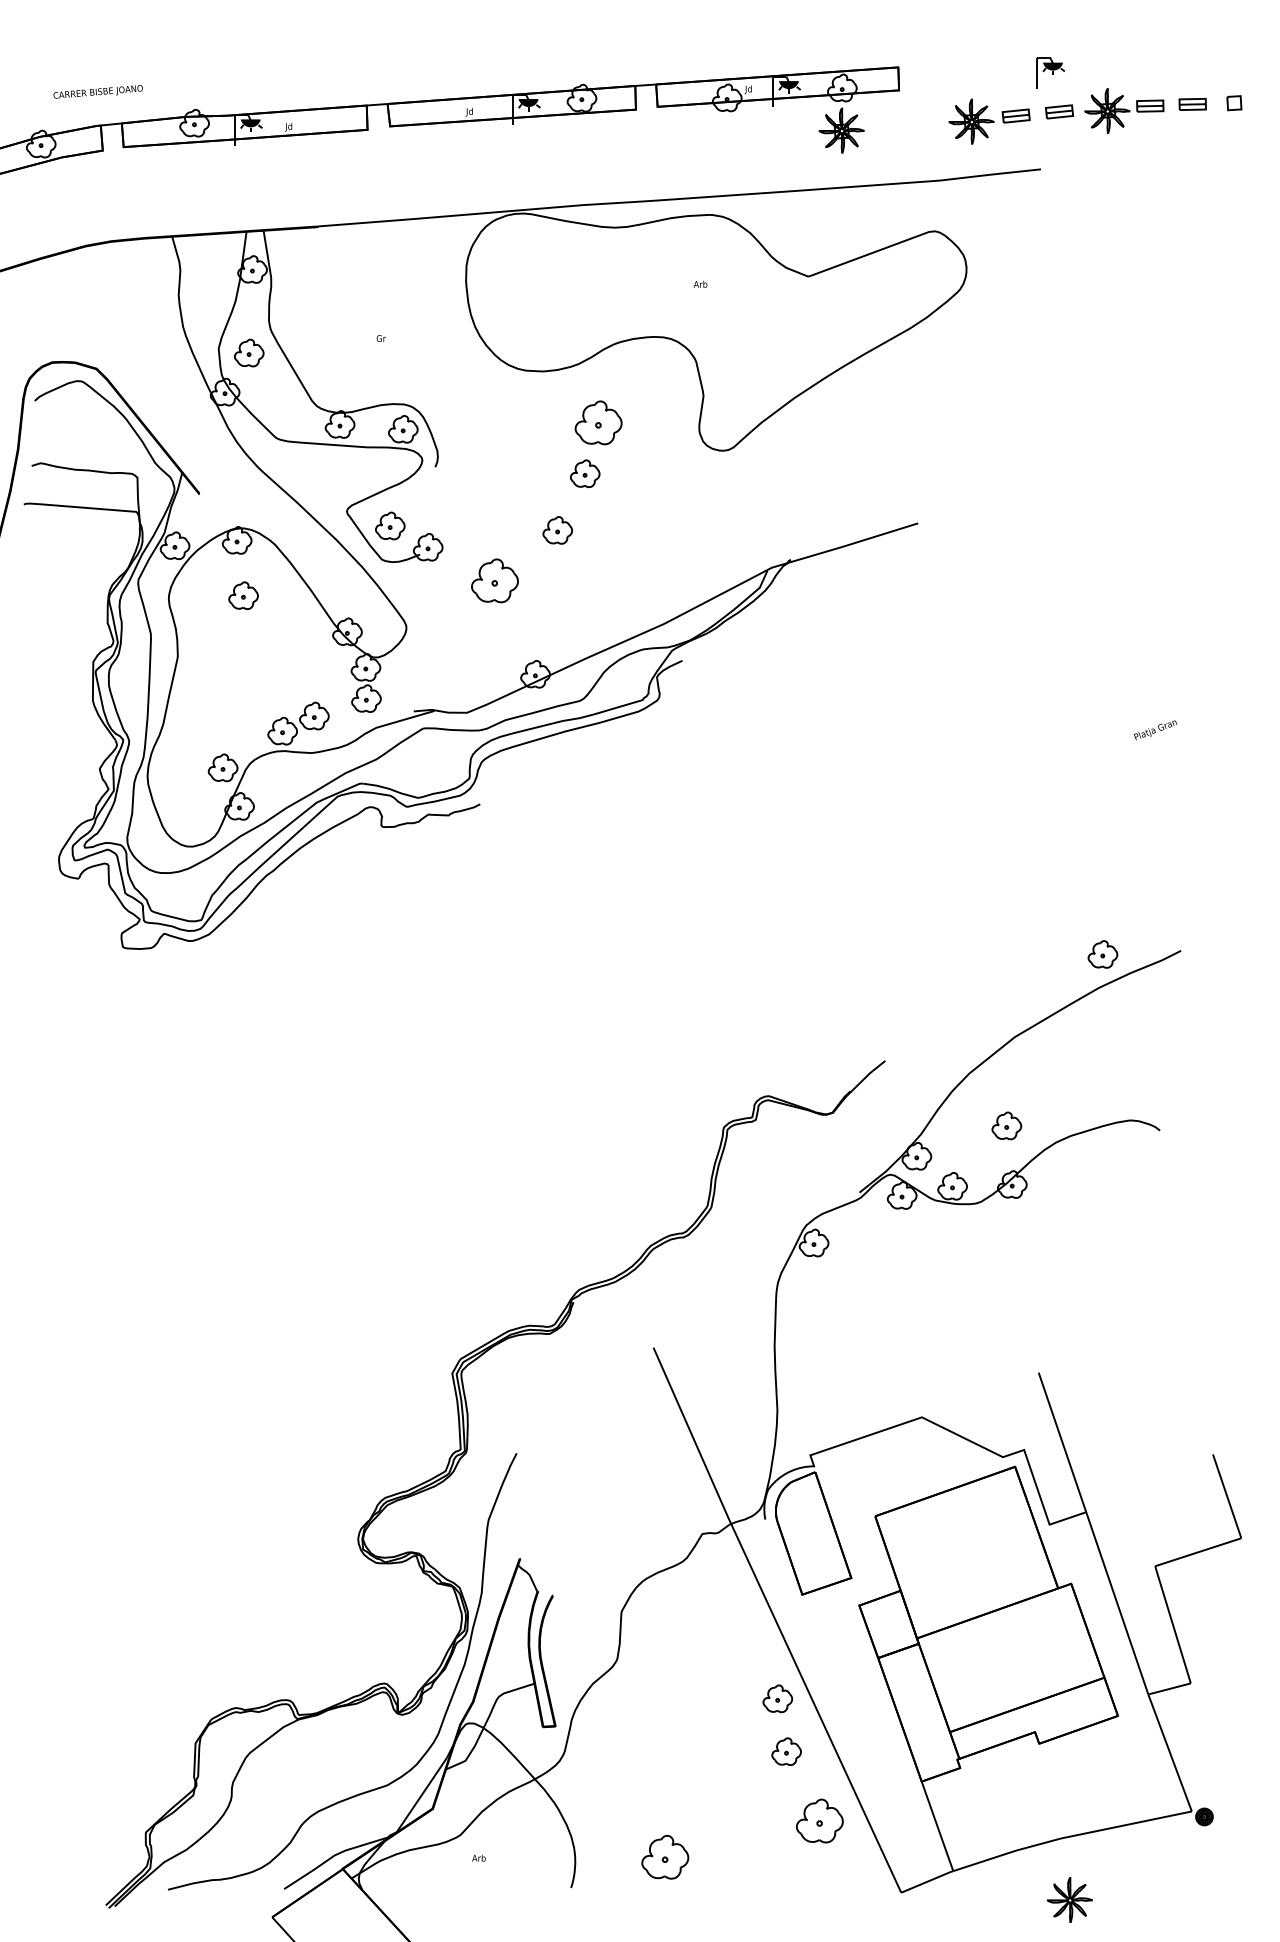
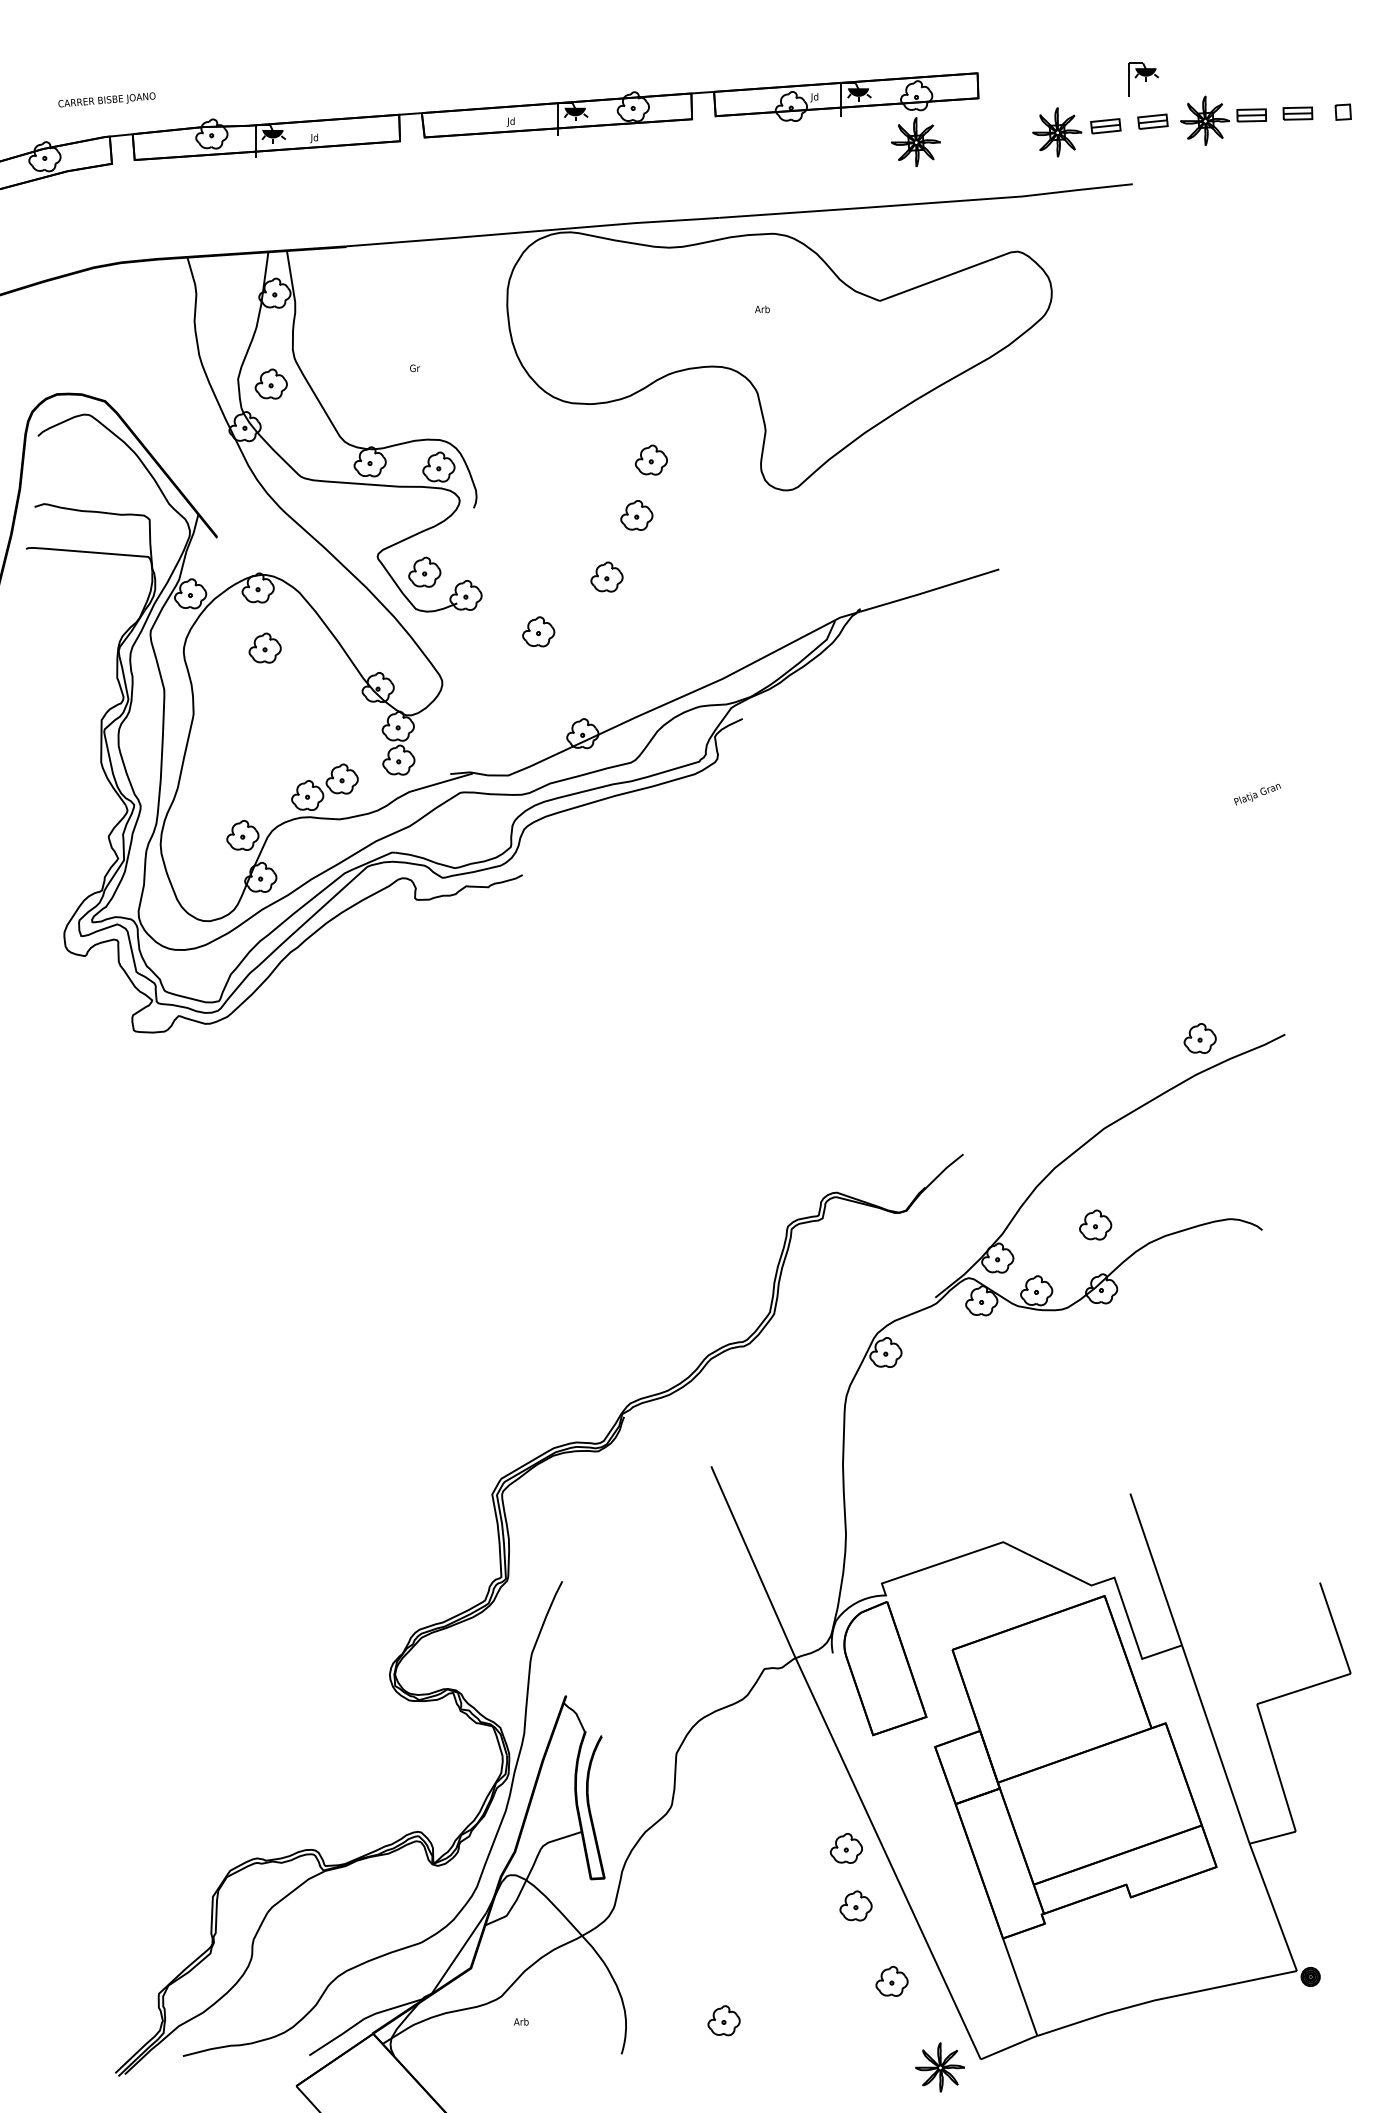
part: (598, 422) -> (651, 459), size x0.62
part: (494, 580) -> (538, 631), size x0.62
part: (819, 1820) -> (891, 1980), size x0.62
part: (665, 1856) -> (724, 2020), size x0.62
part: (1069, 1899) -> (939, 2066), moved

